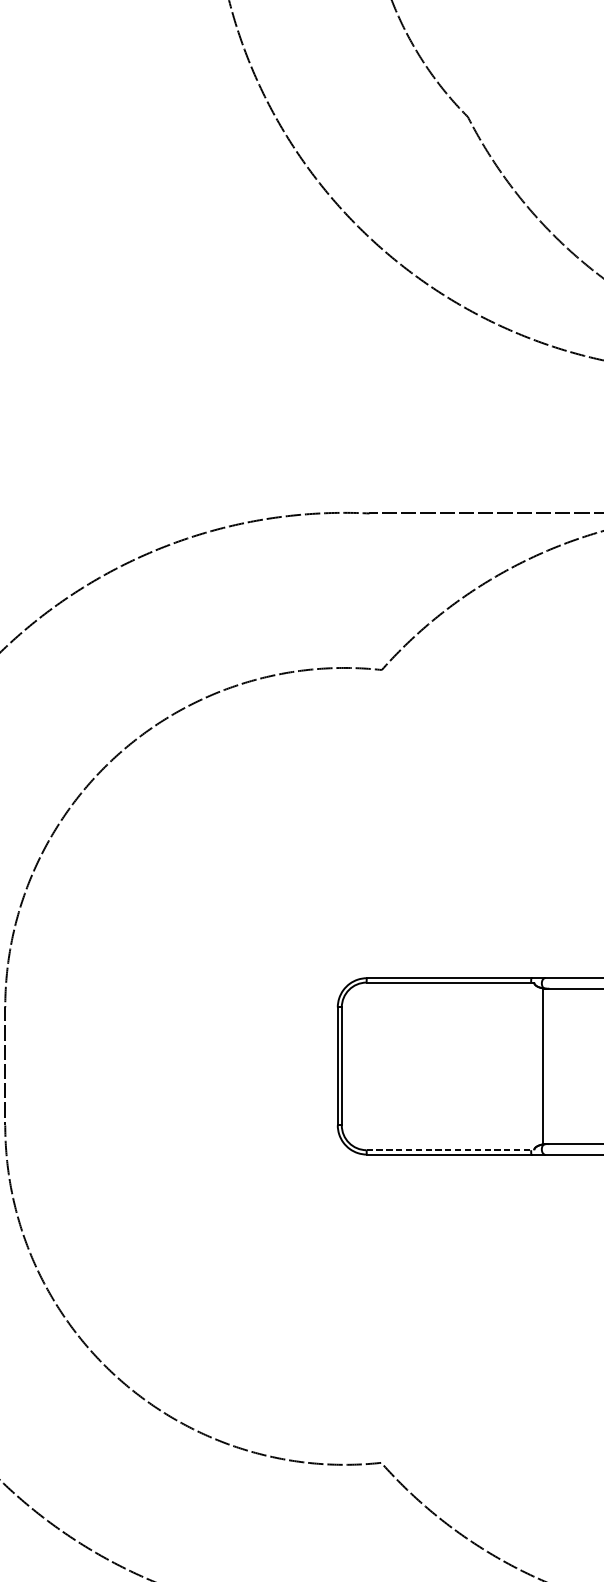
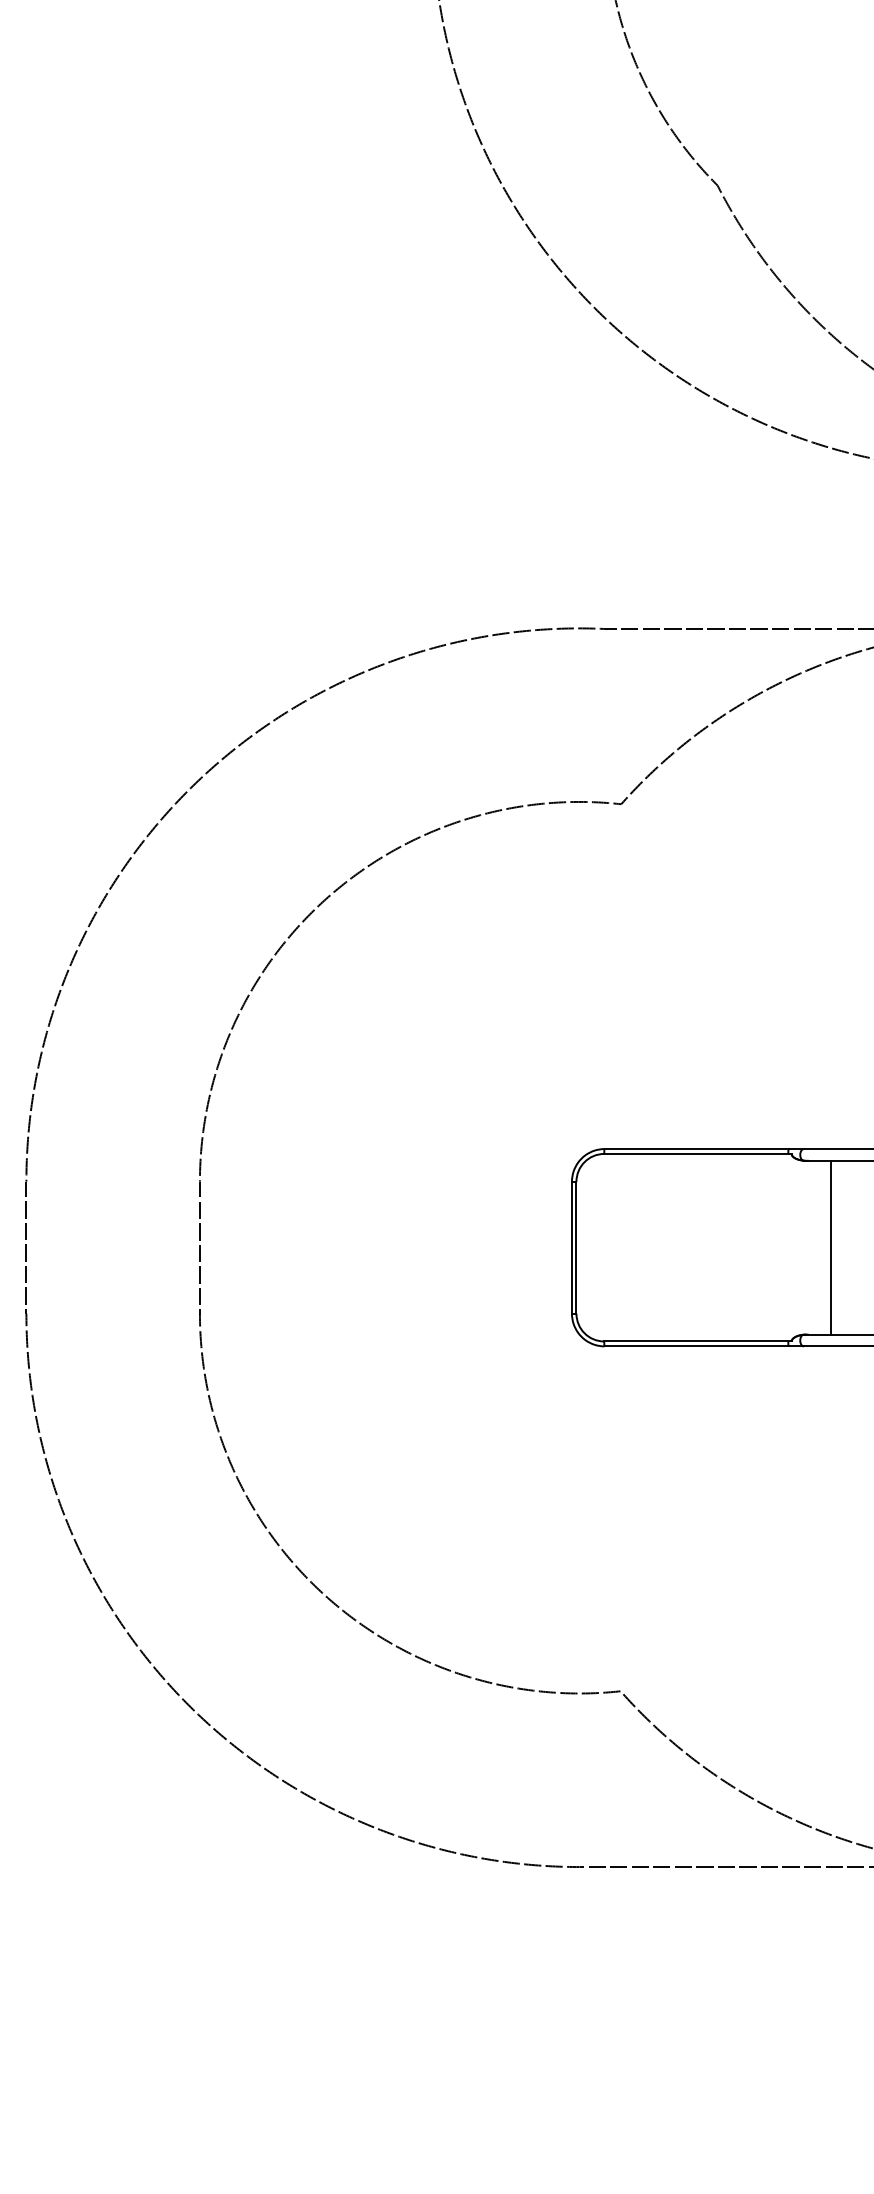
line: (542, 1066) -> (831, 1247), moved
line: (450, 1150) -> (698, 1341), dashed -> solid

